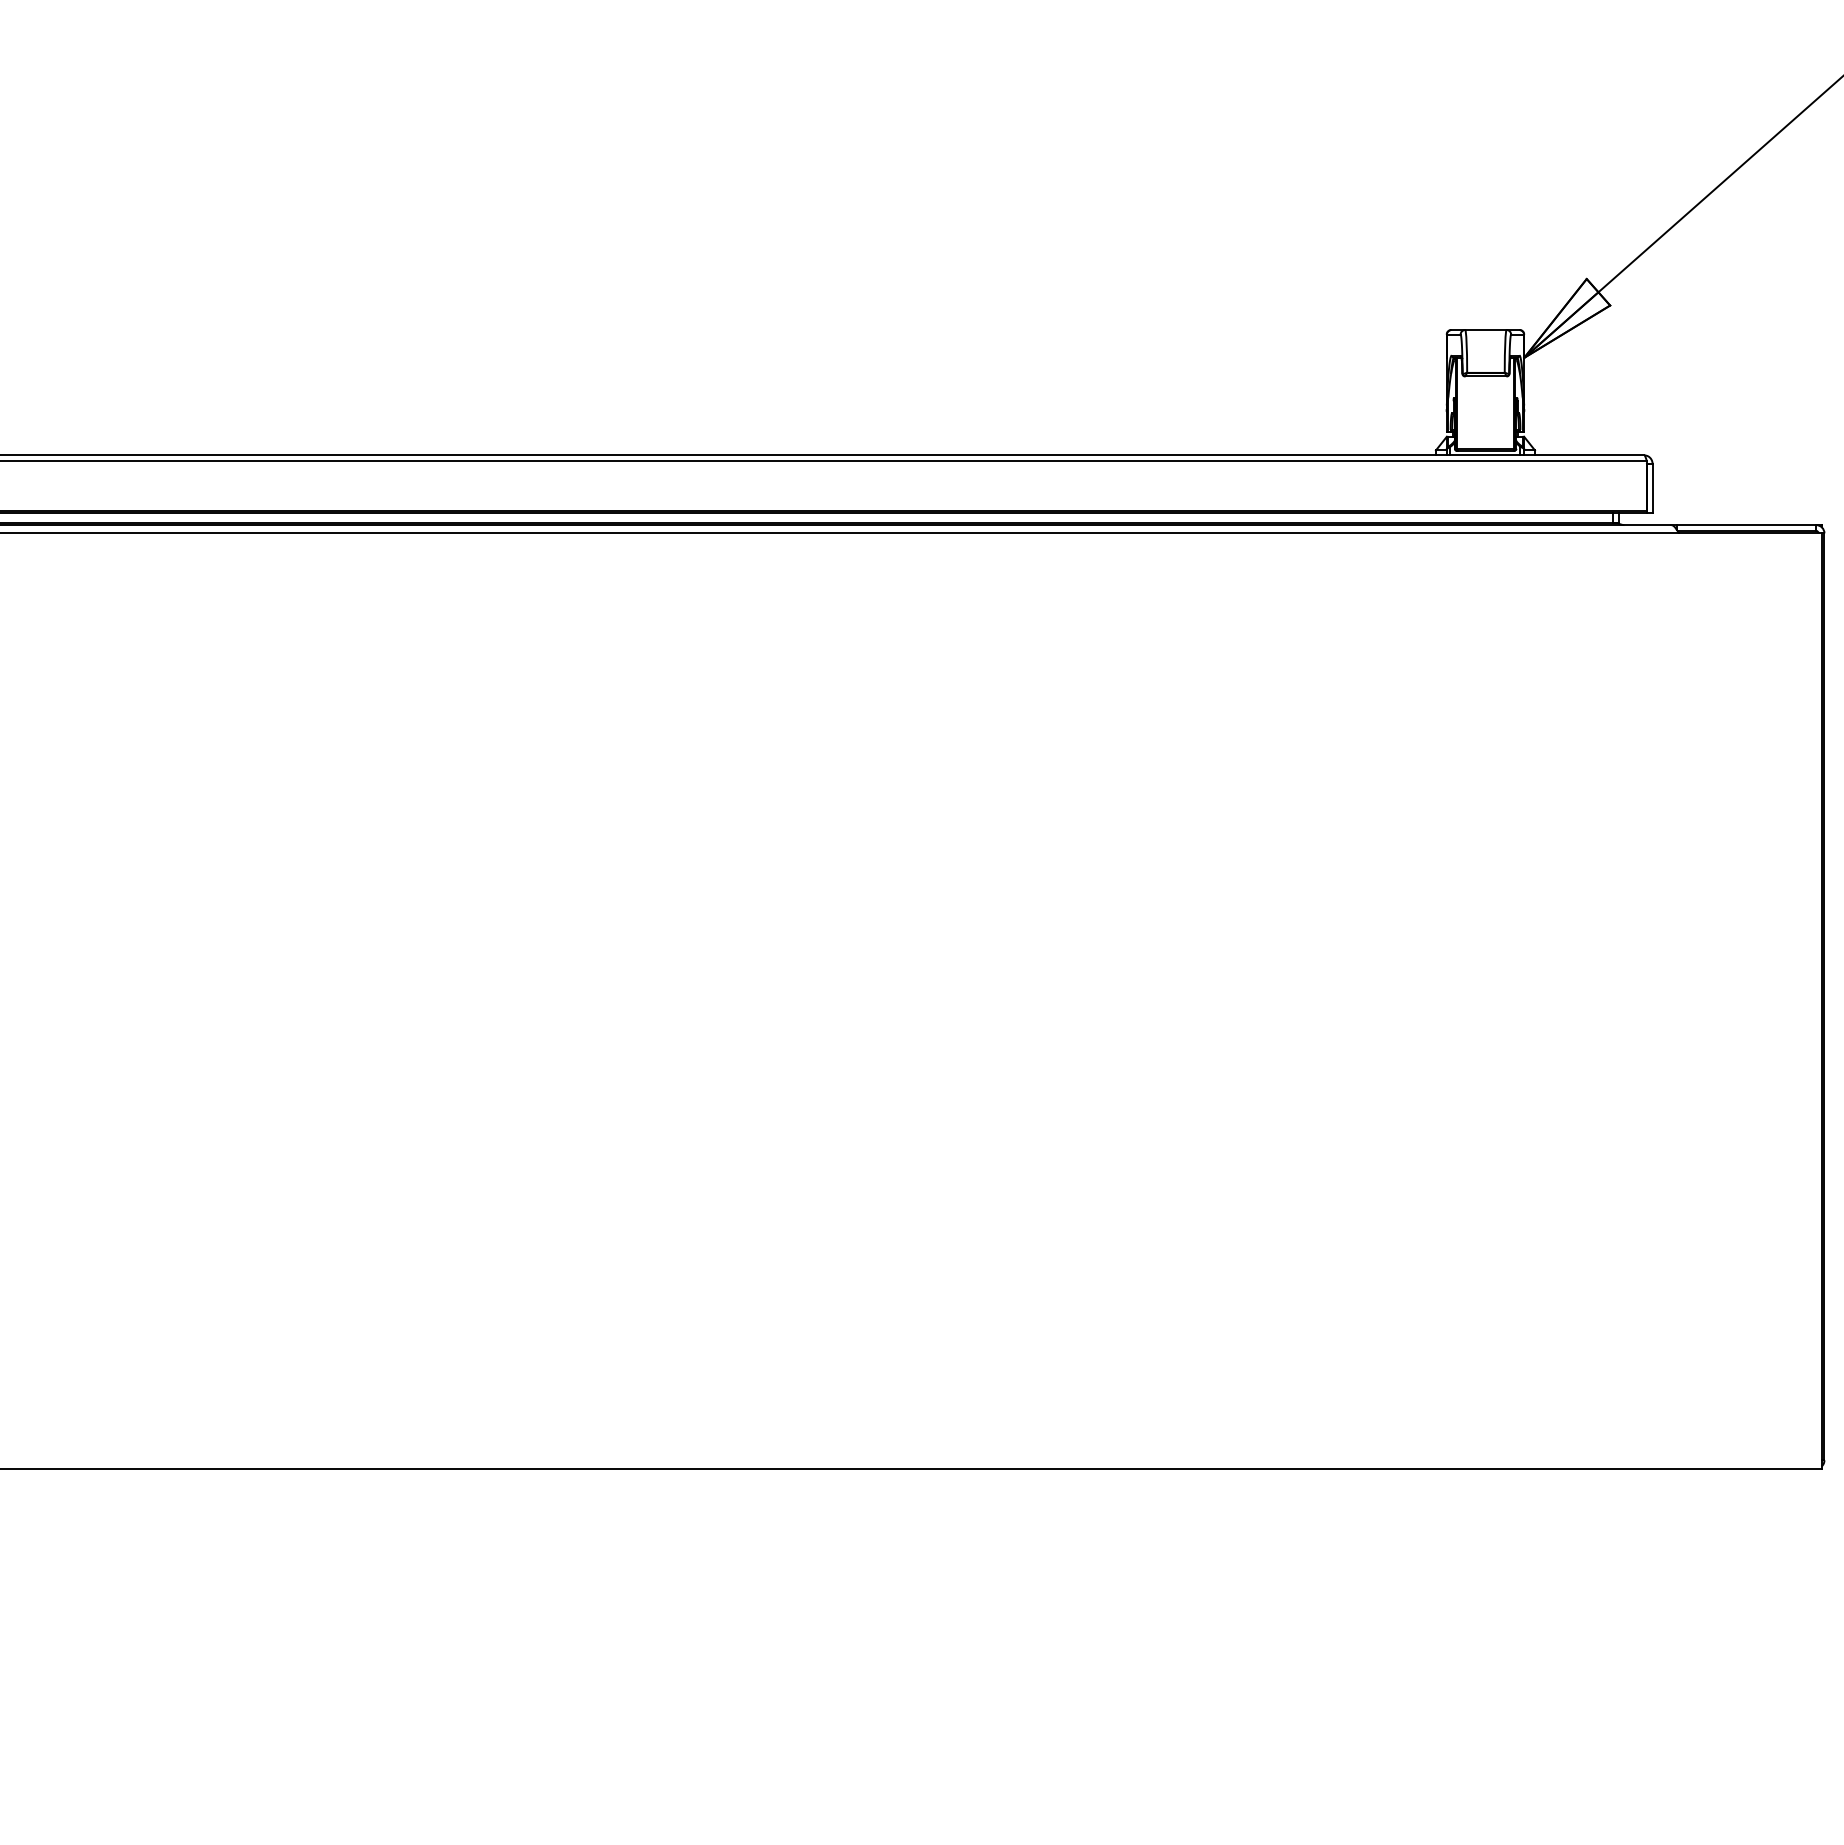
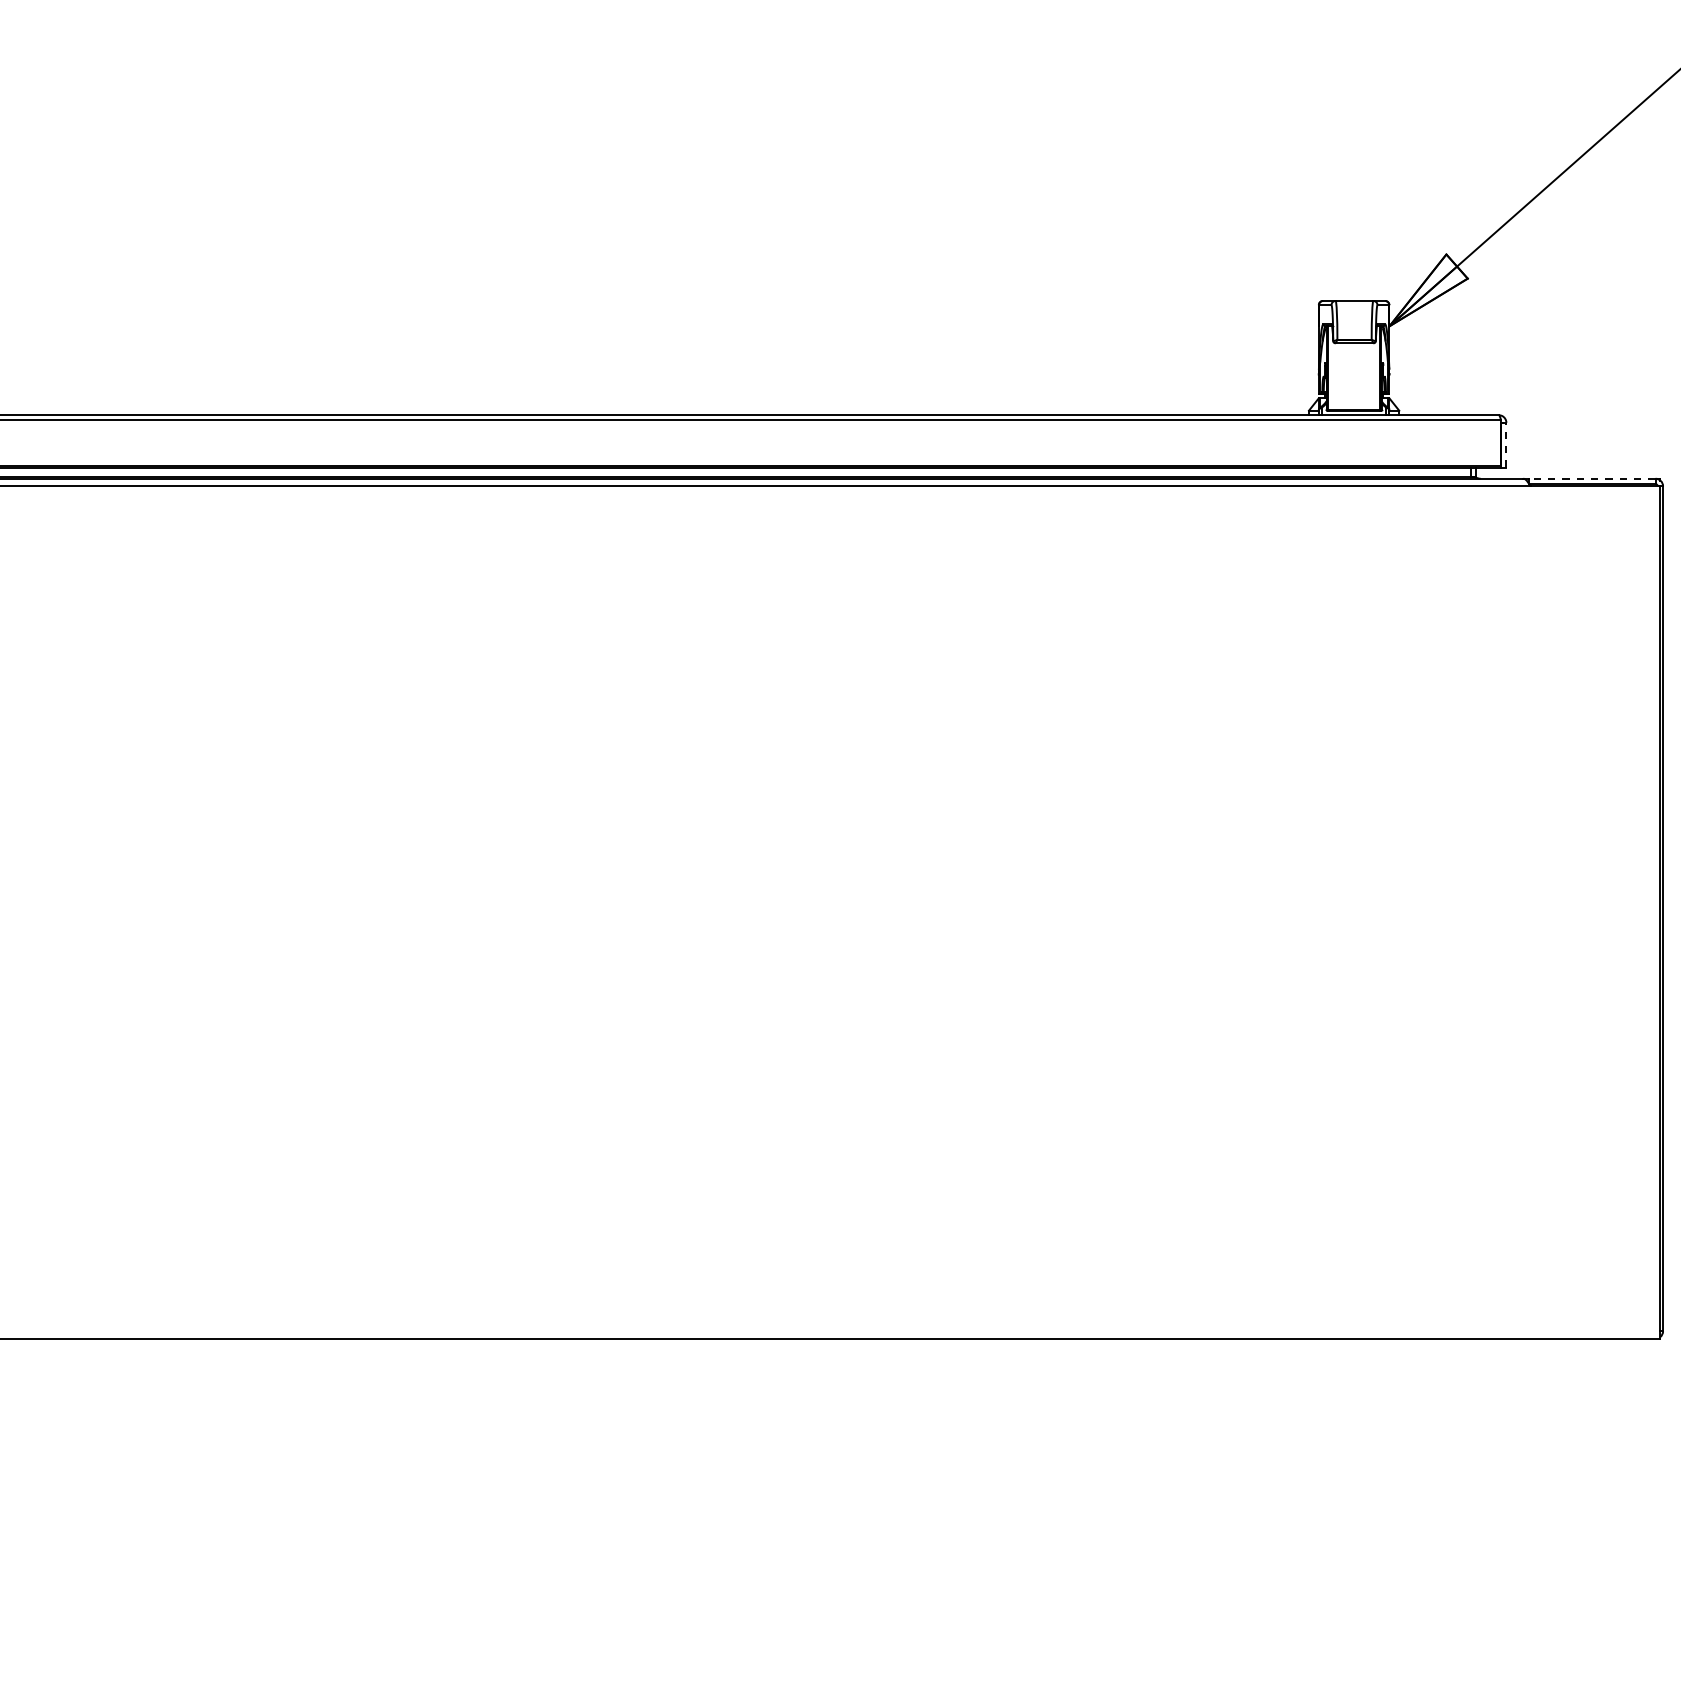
line: (1652, 487) -> (1506, 444), solid -> dashed
line: (1745, 524) -> (1591, 478), solid -> dashed

